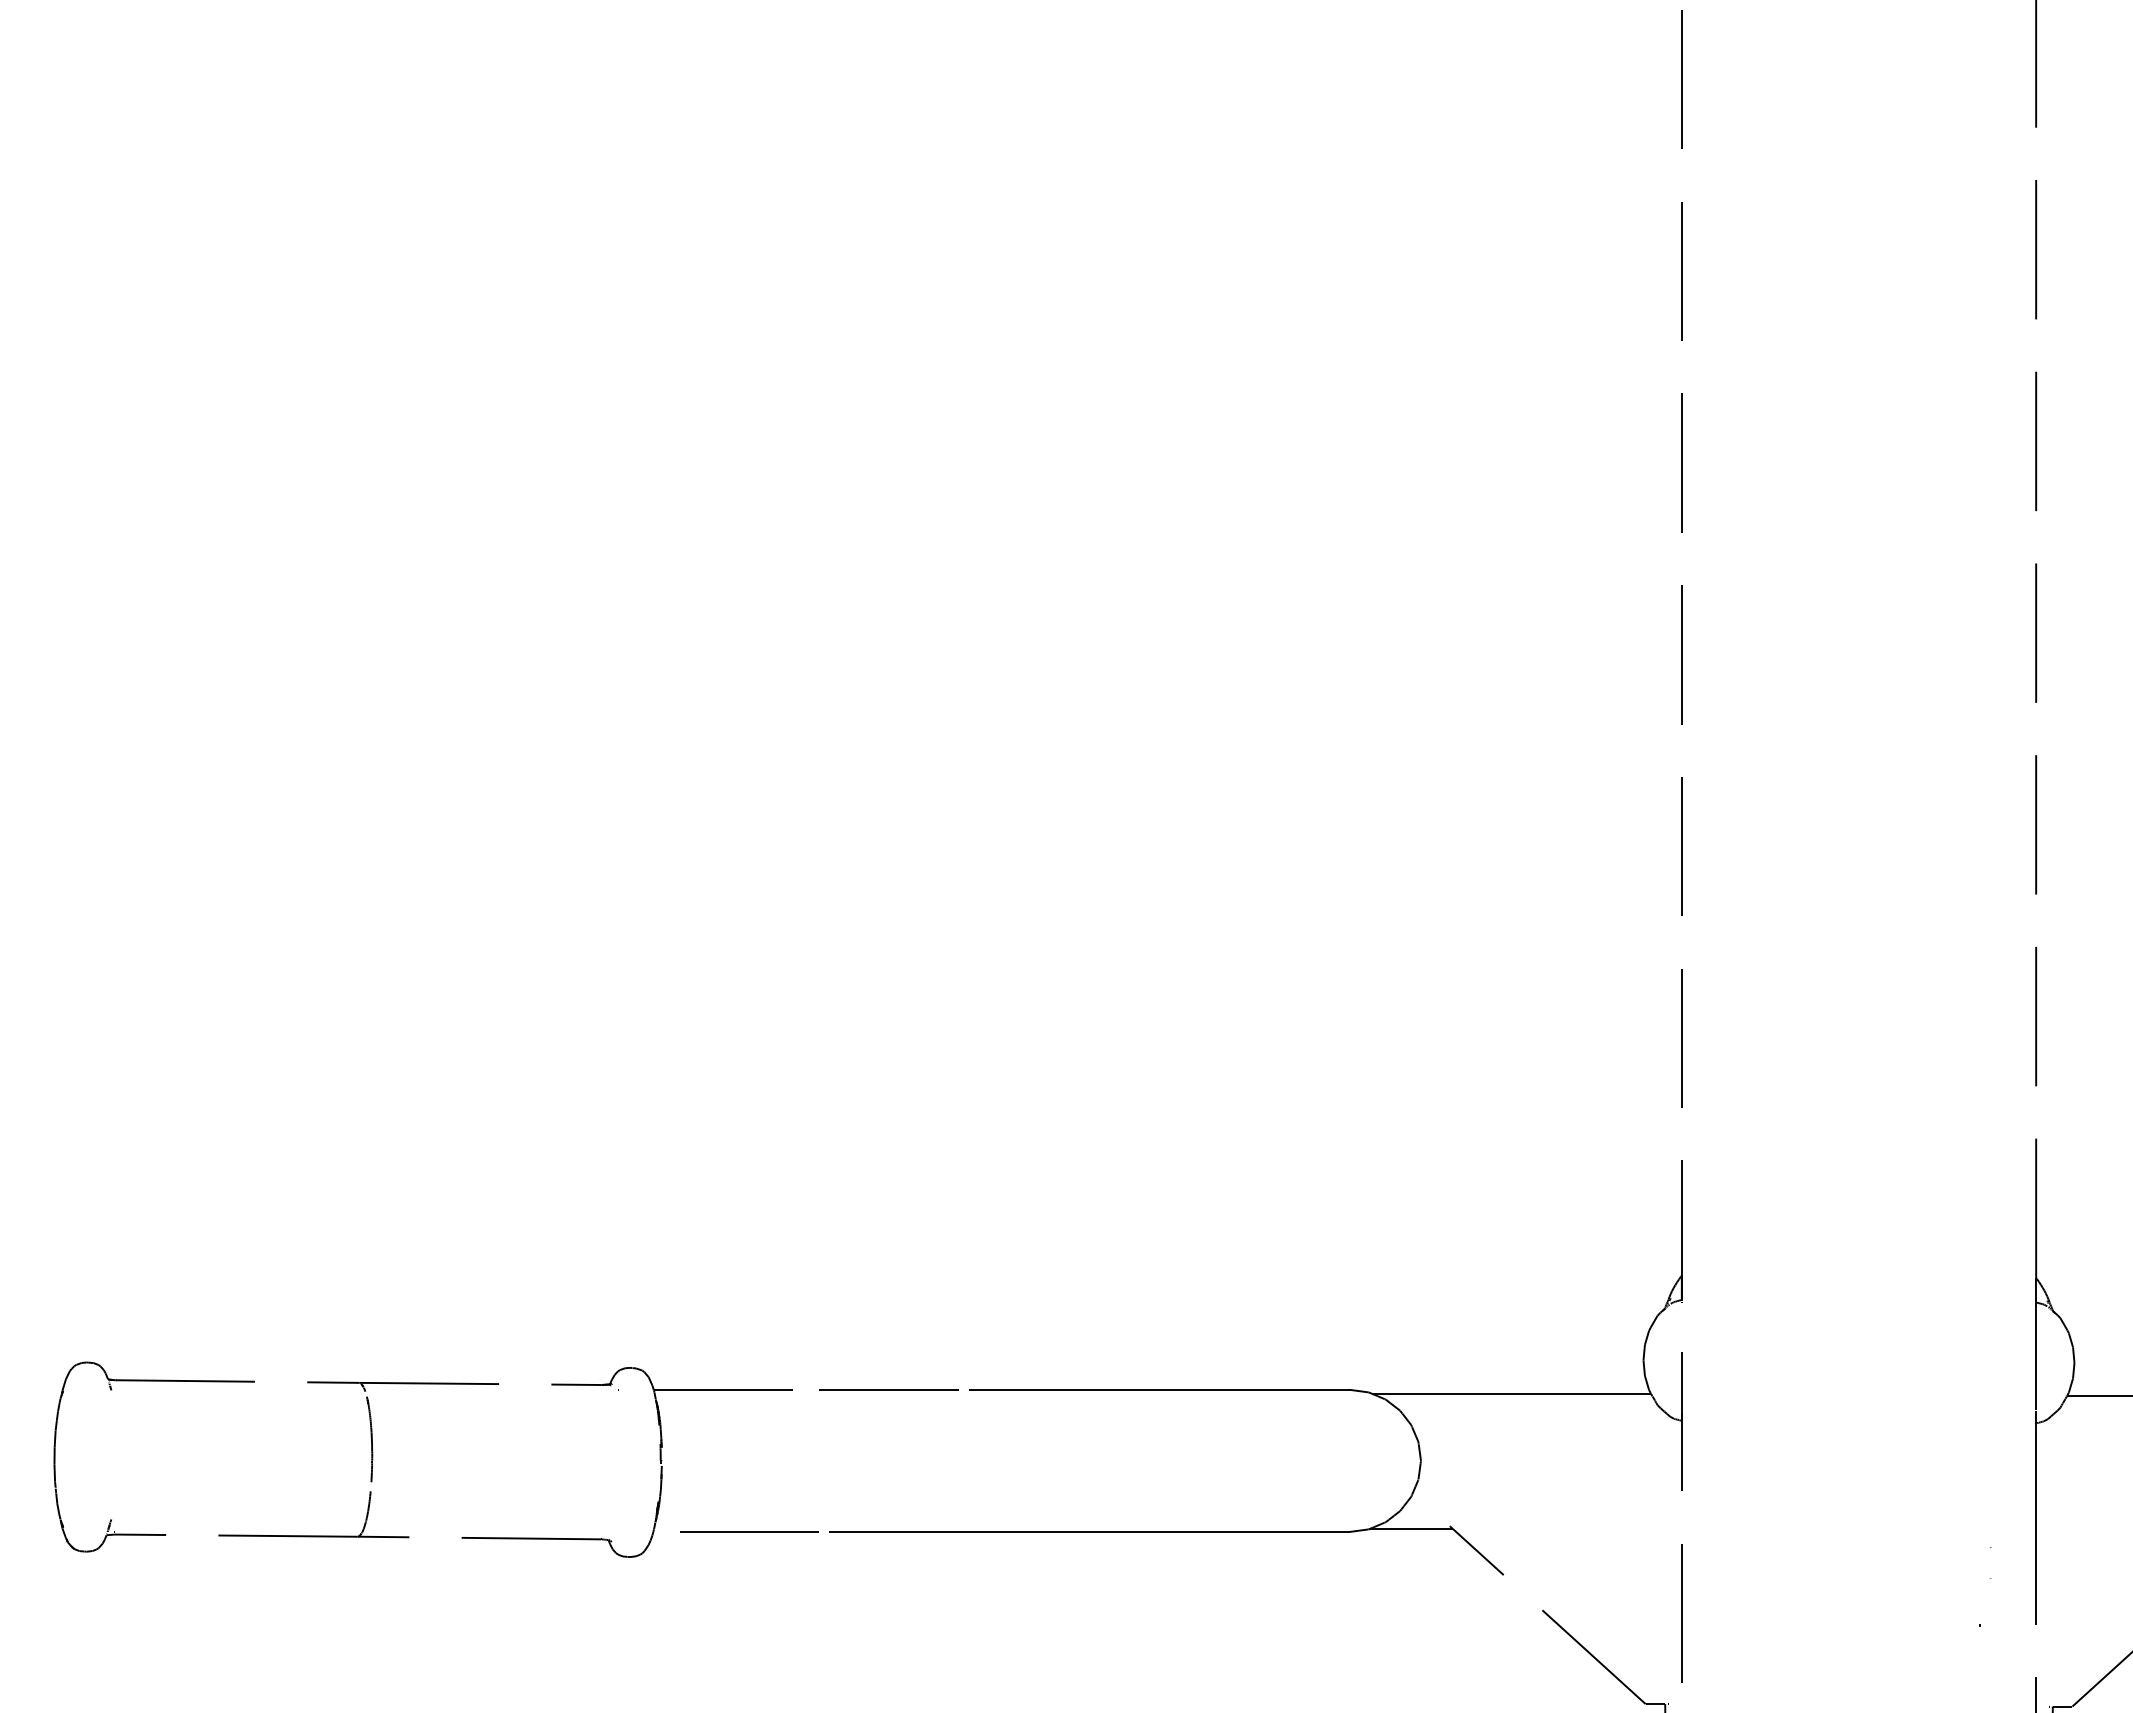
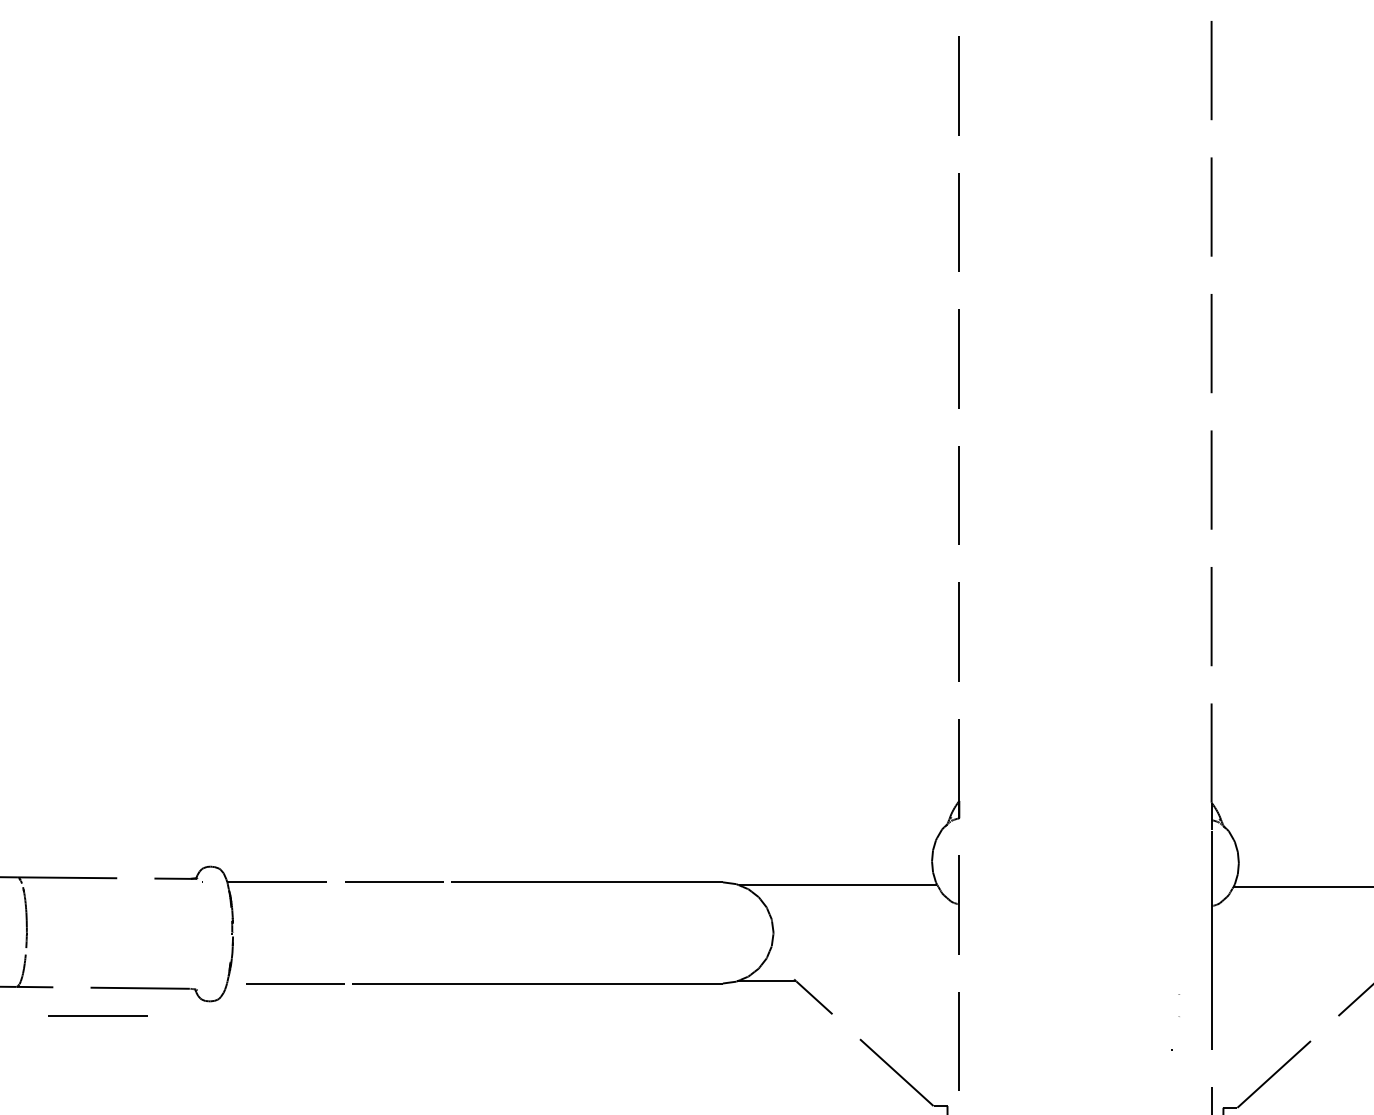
line: (471, 1577) -> (97, 1015), added

